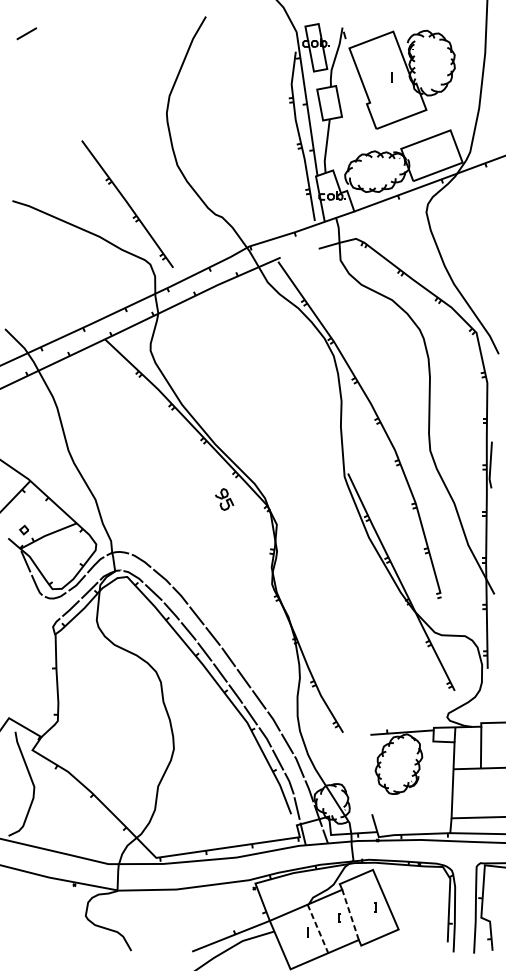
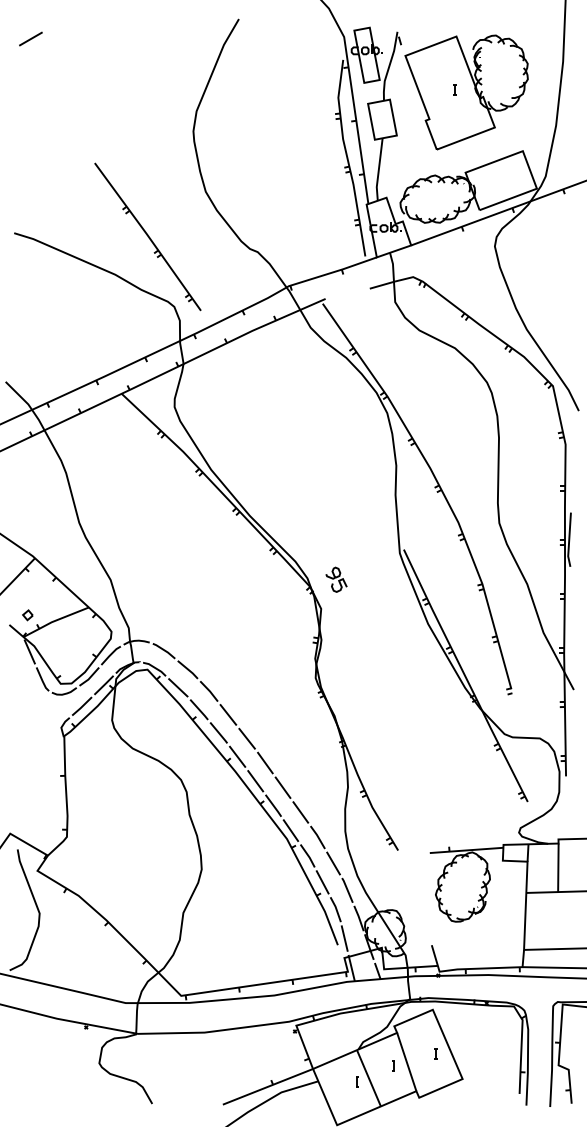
part: (224, 499) -> (336, 579), moved
line: (350, 915) -> (406, 1062), dashed -> solid
line: (317, 928) -> (368, 1077), dashed -> solid

